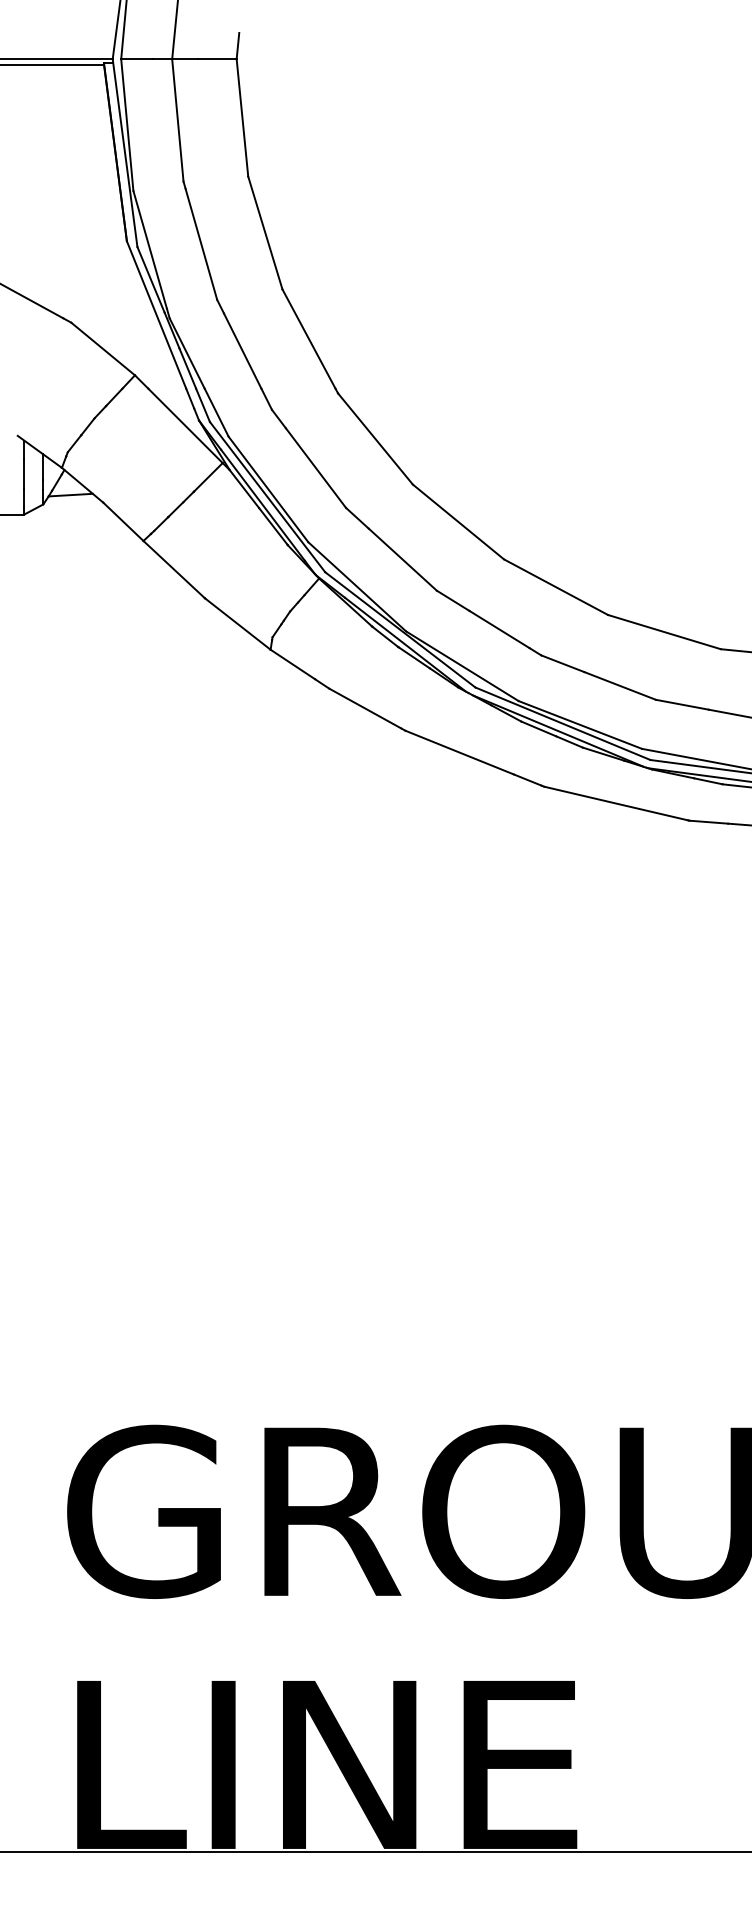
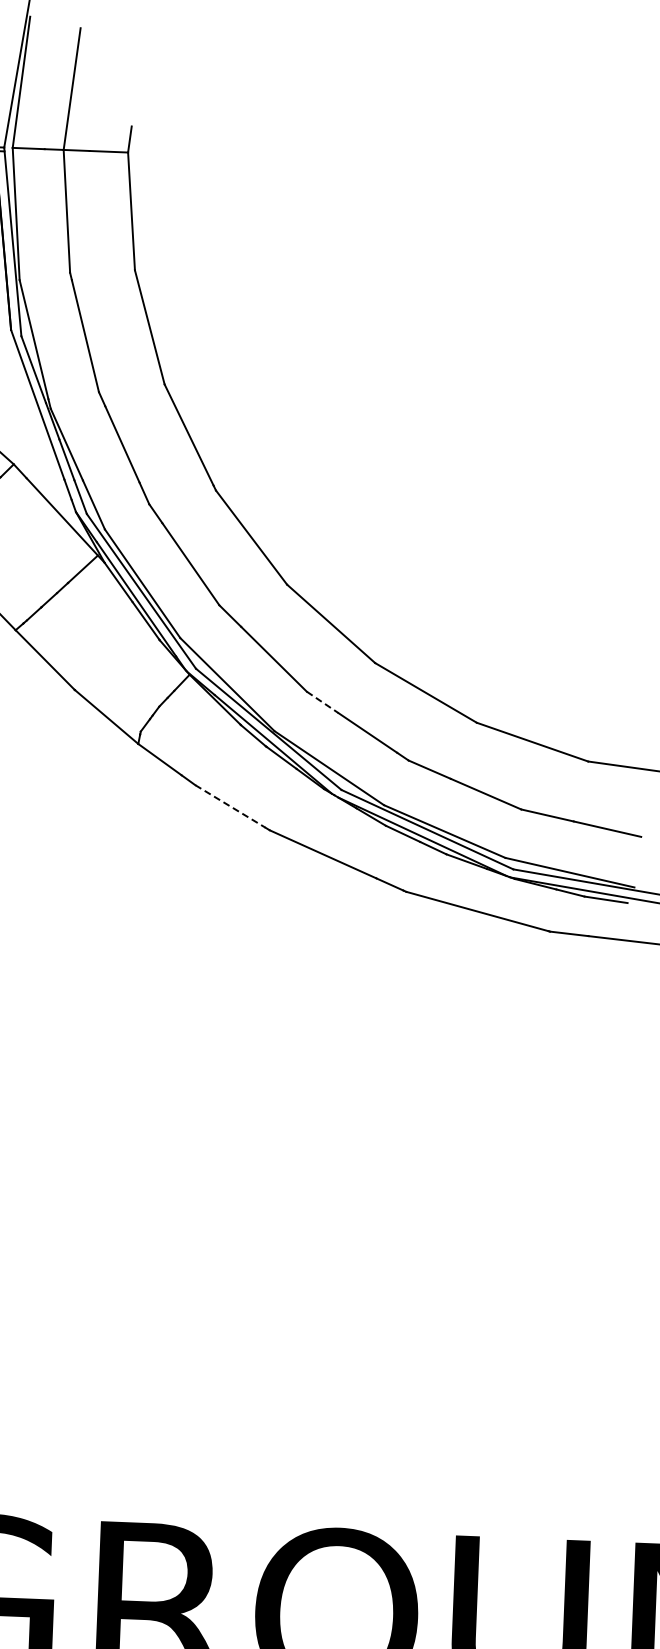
line: (453, 601) -> (322, 703), solid -> dashed
line: (365, 708) -> (230, 806), solid -> dashed

